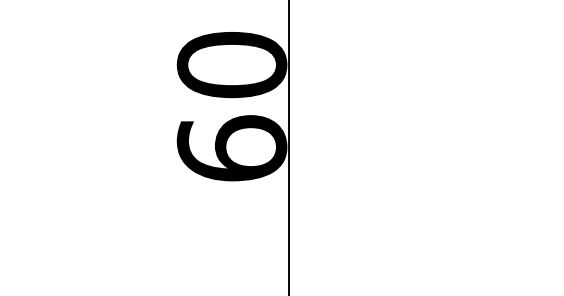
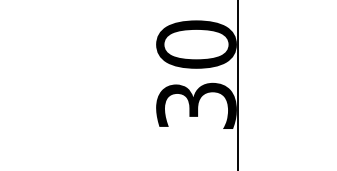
text: (231, 148) -> (196, 105), 60 -> 30

